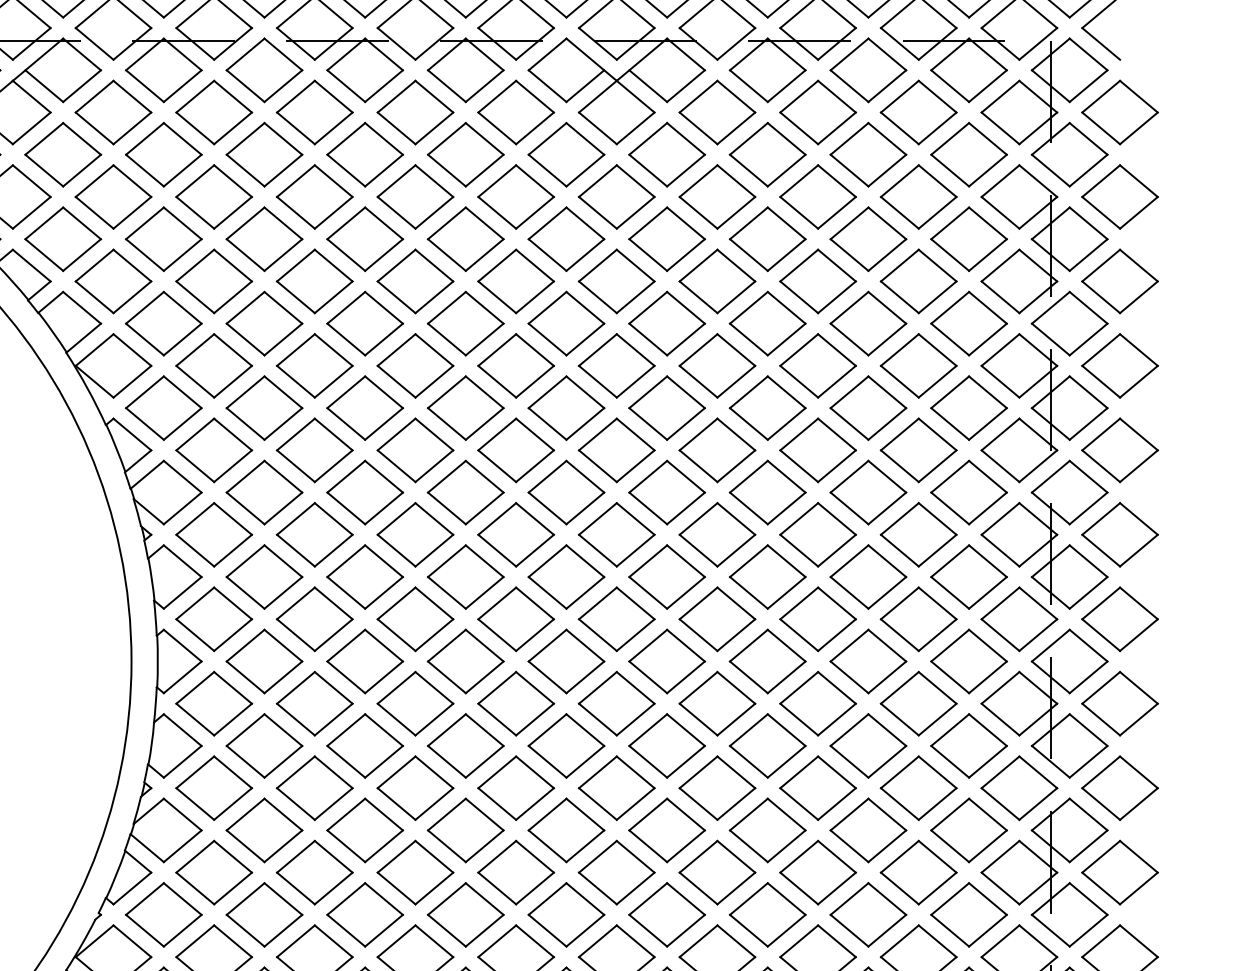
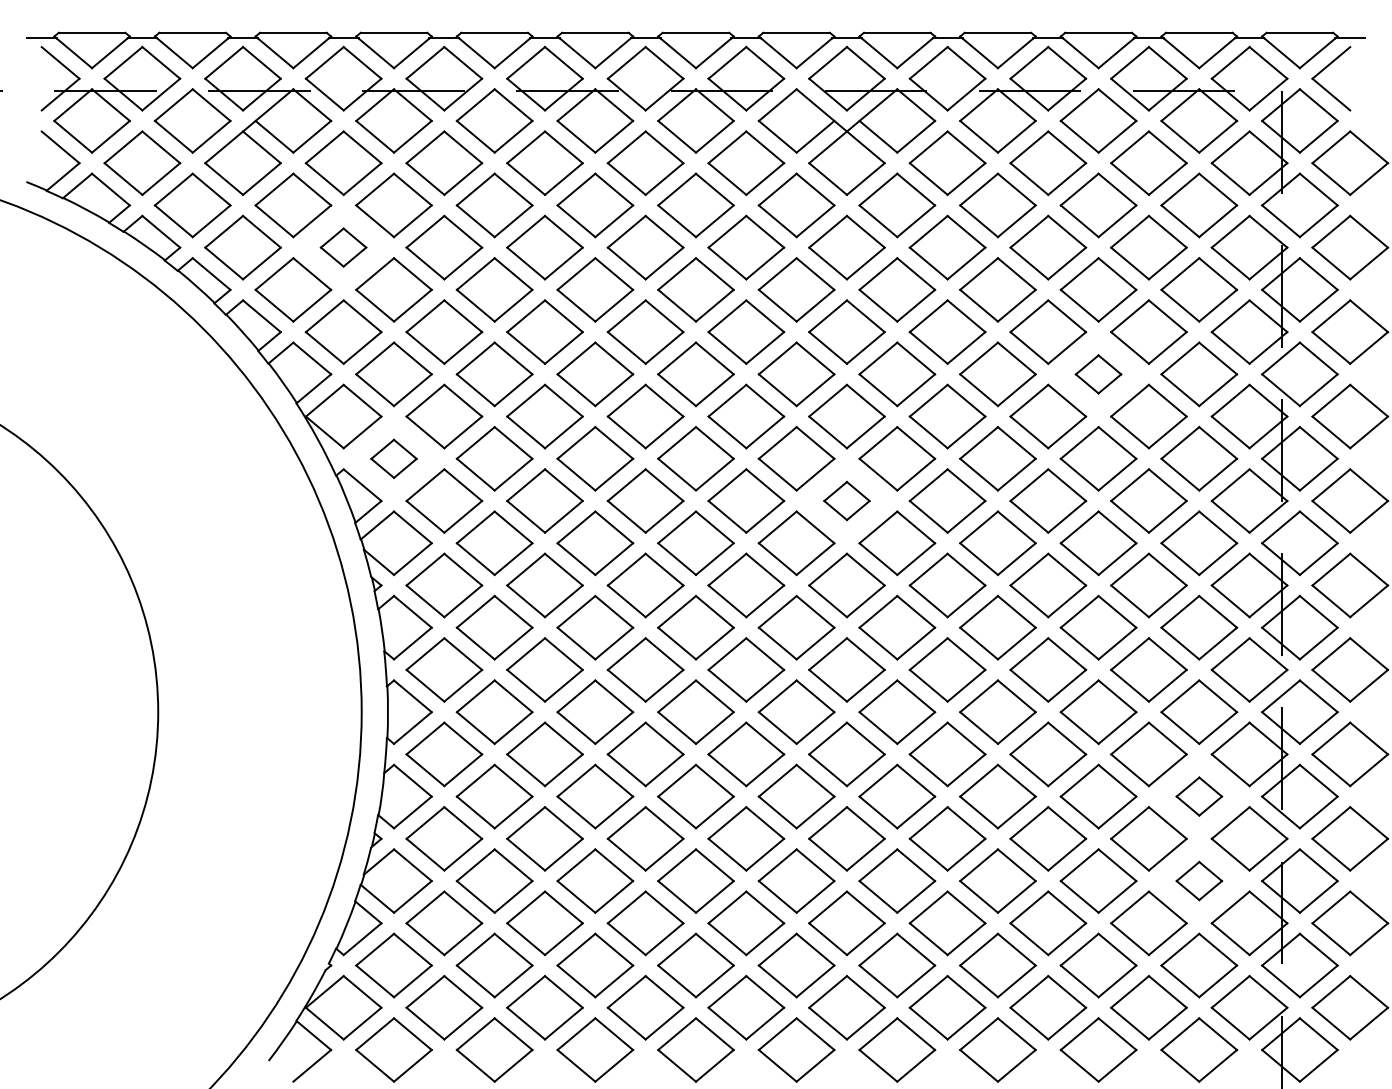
part: (113, 196) -> (343, 247), size x0.6
part: (868, 323) -> (1098, 374), size x0.6
part: (163, 407) -> (393, 458), size x0.6
part: (616, 449) -> (846, 500), size x0.6
part: (969, 745) -> (1199, 796), size x0.6
part: (969, 829) -> (1199, 880), size x0.6

